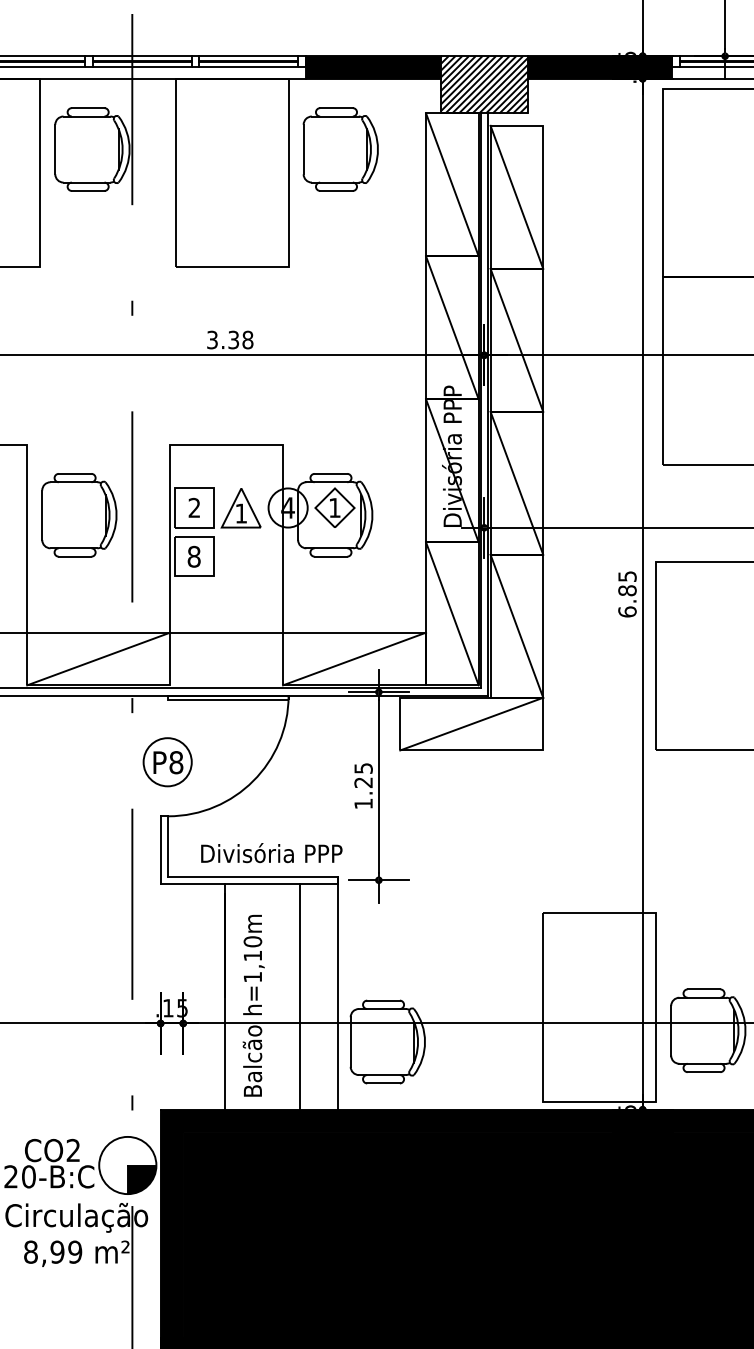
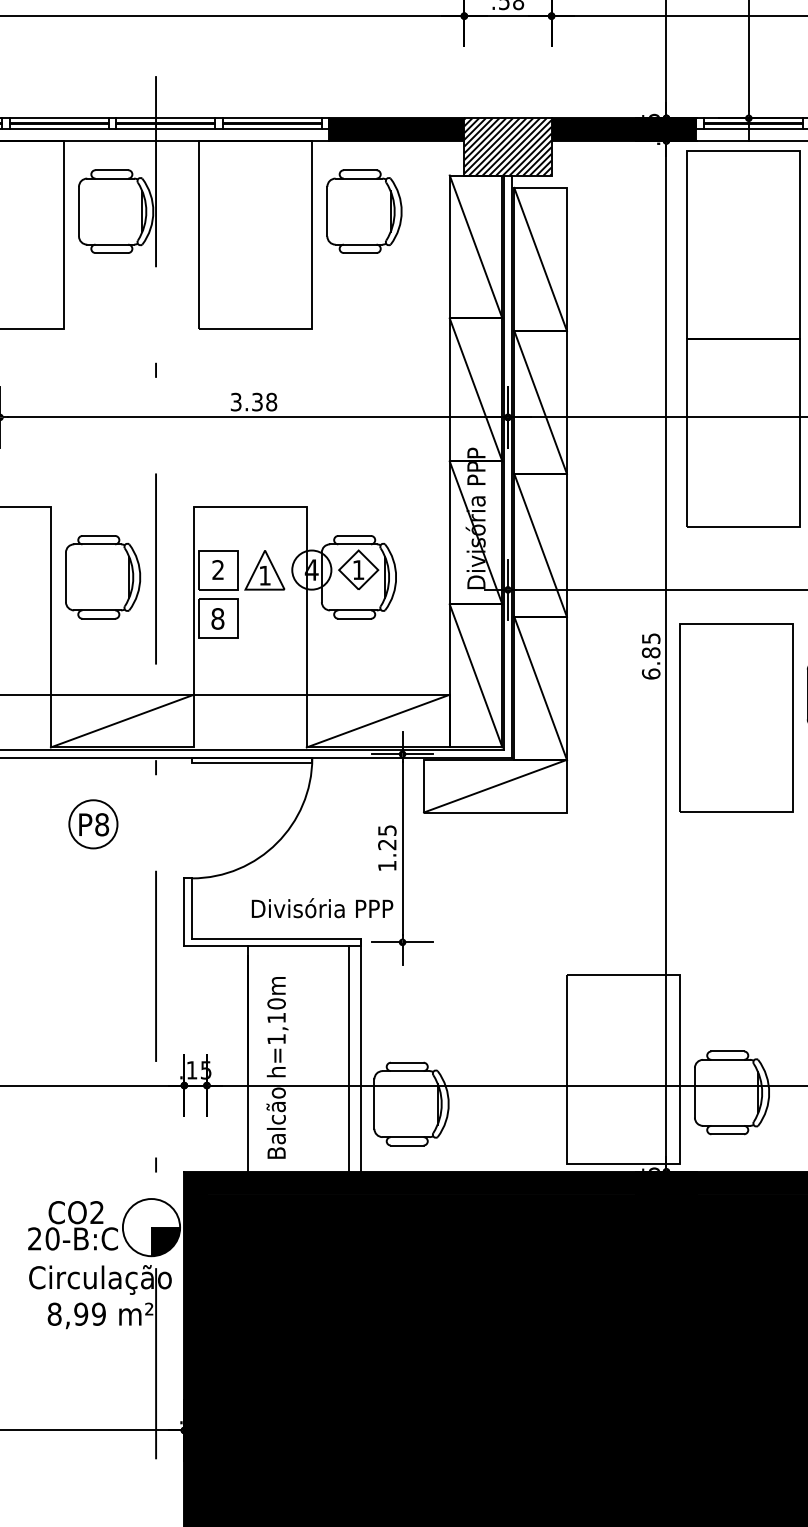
part: (167, 762) -> (93, 824), moved
text: (271, 853) -> (322, 908), moved
line: (299, 996) -> (348, 1058), moved

